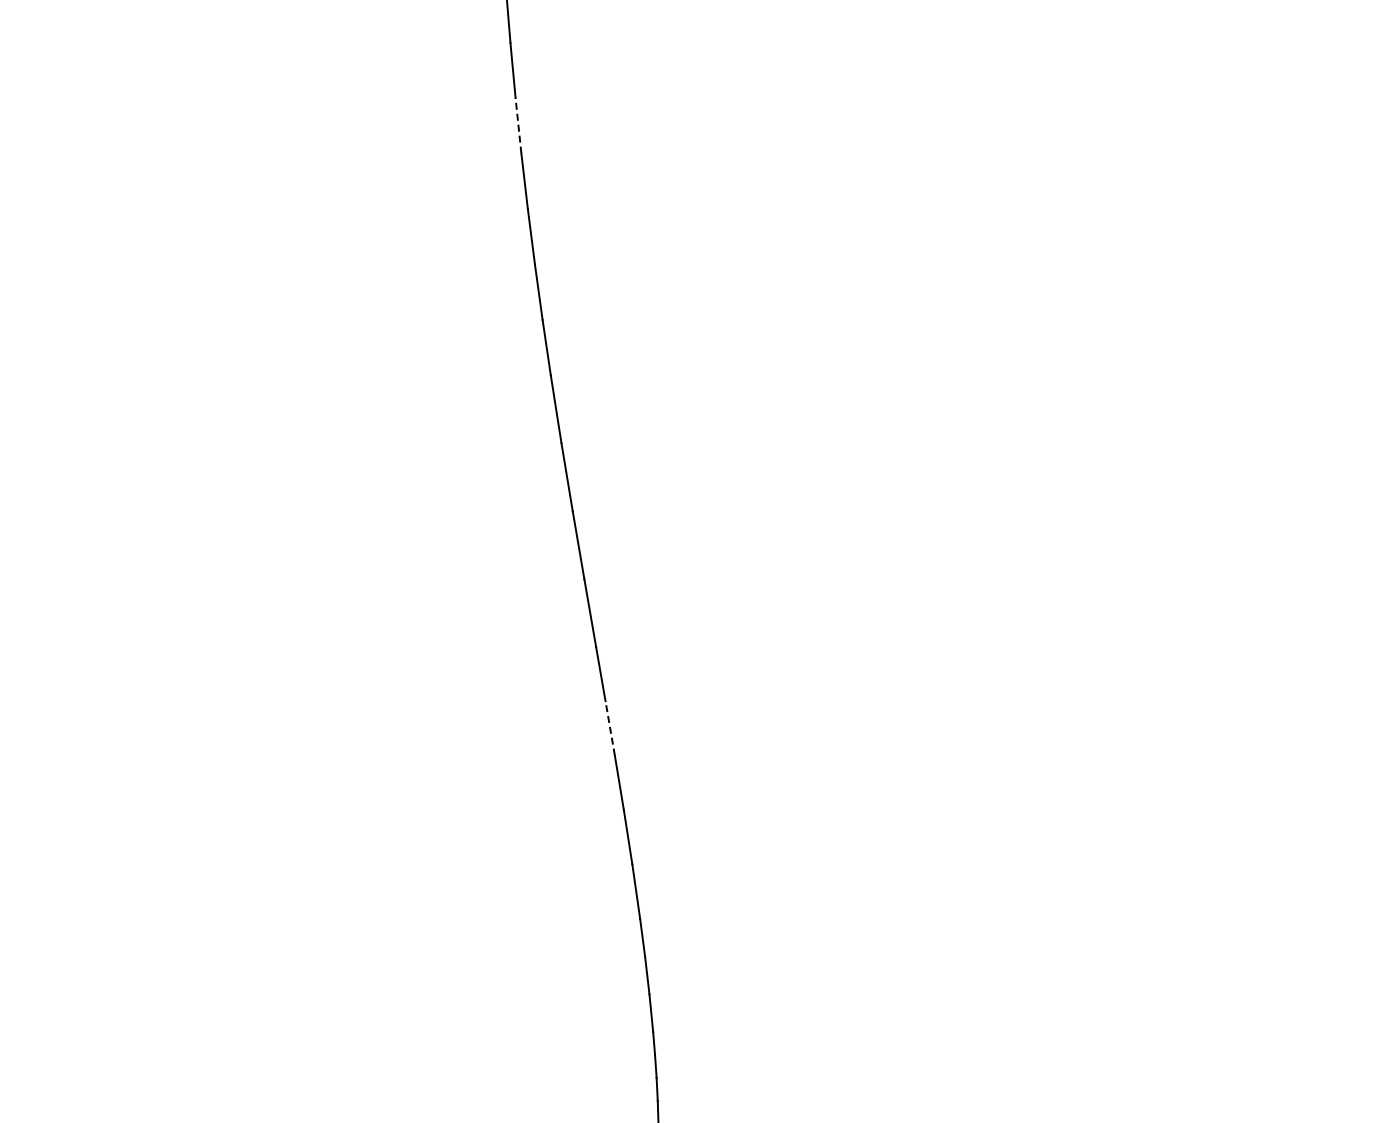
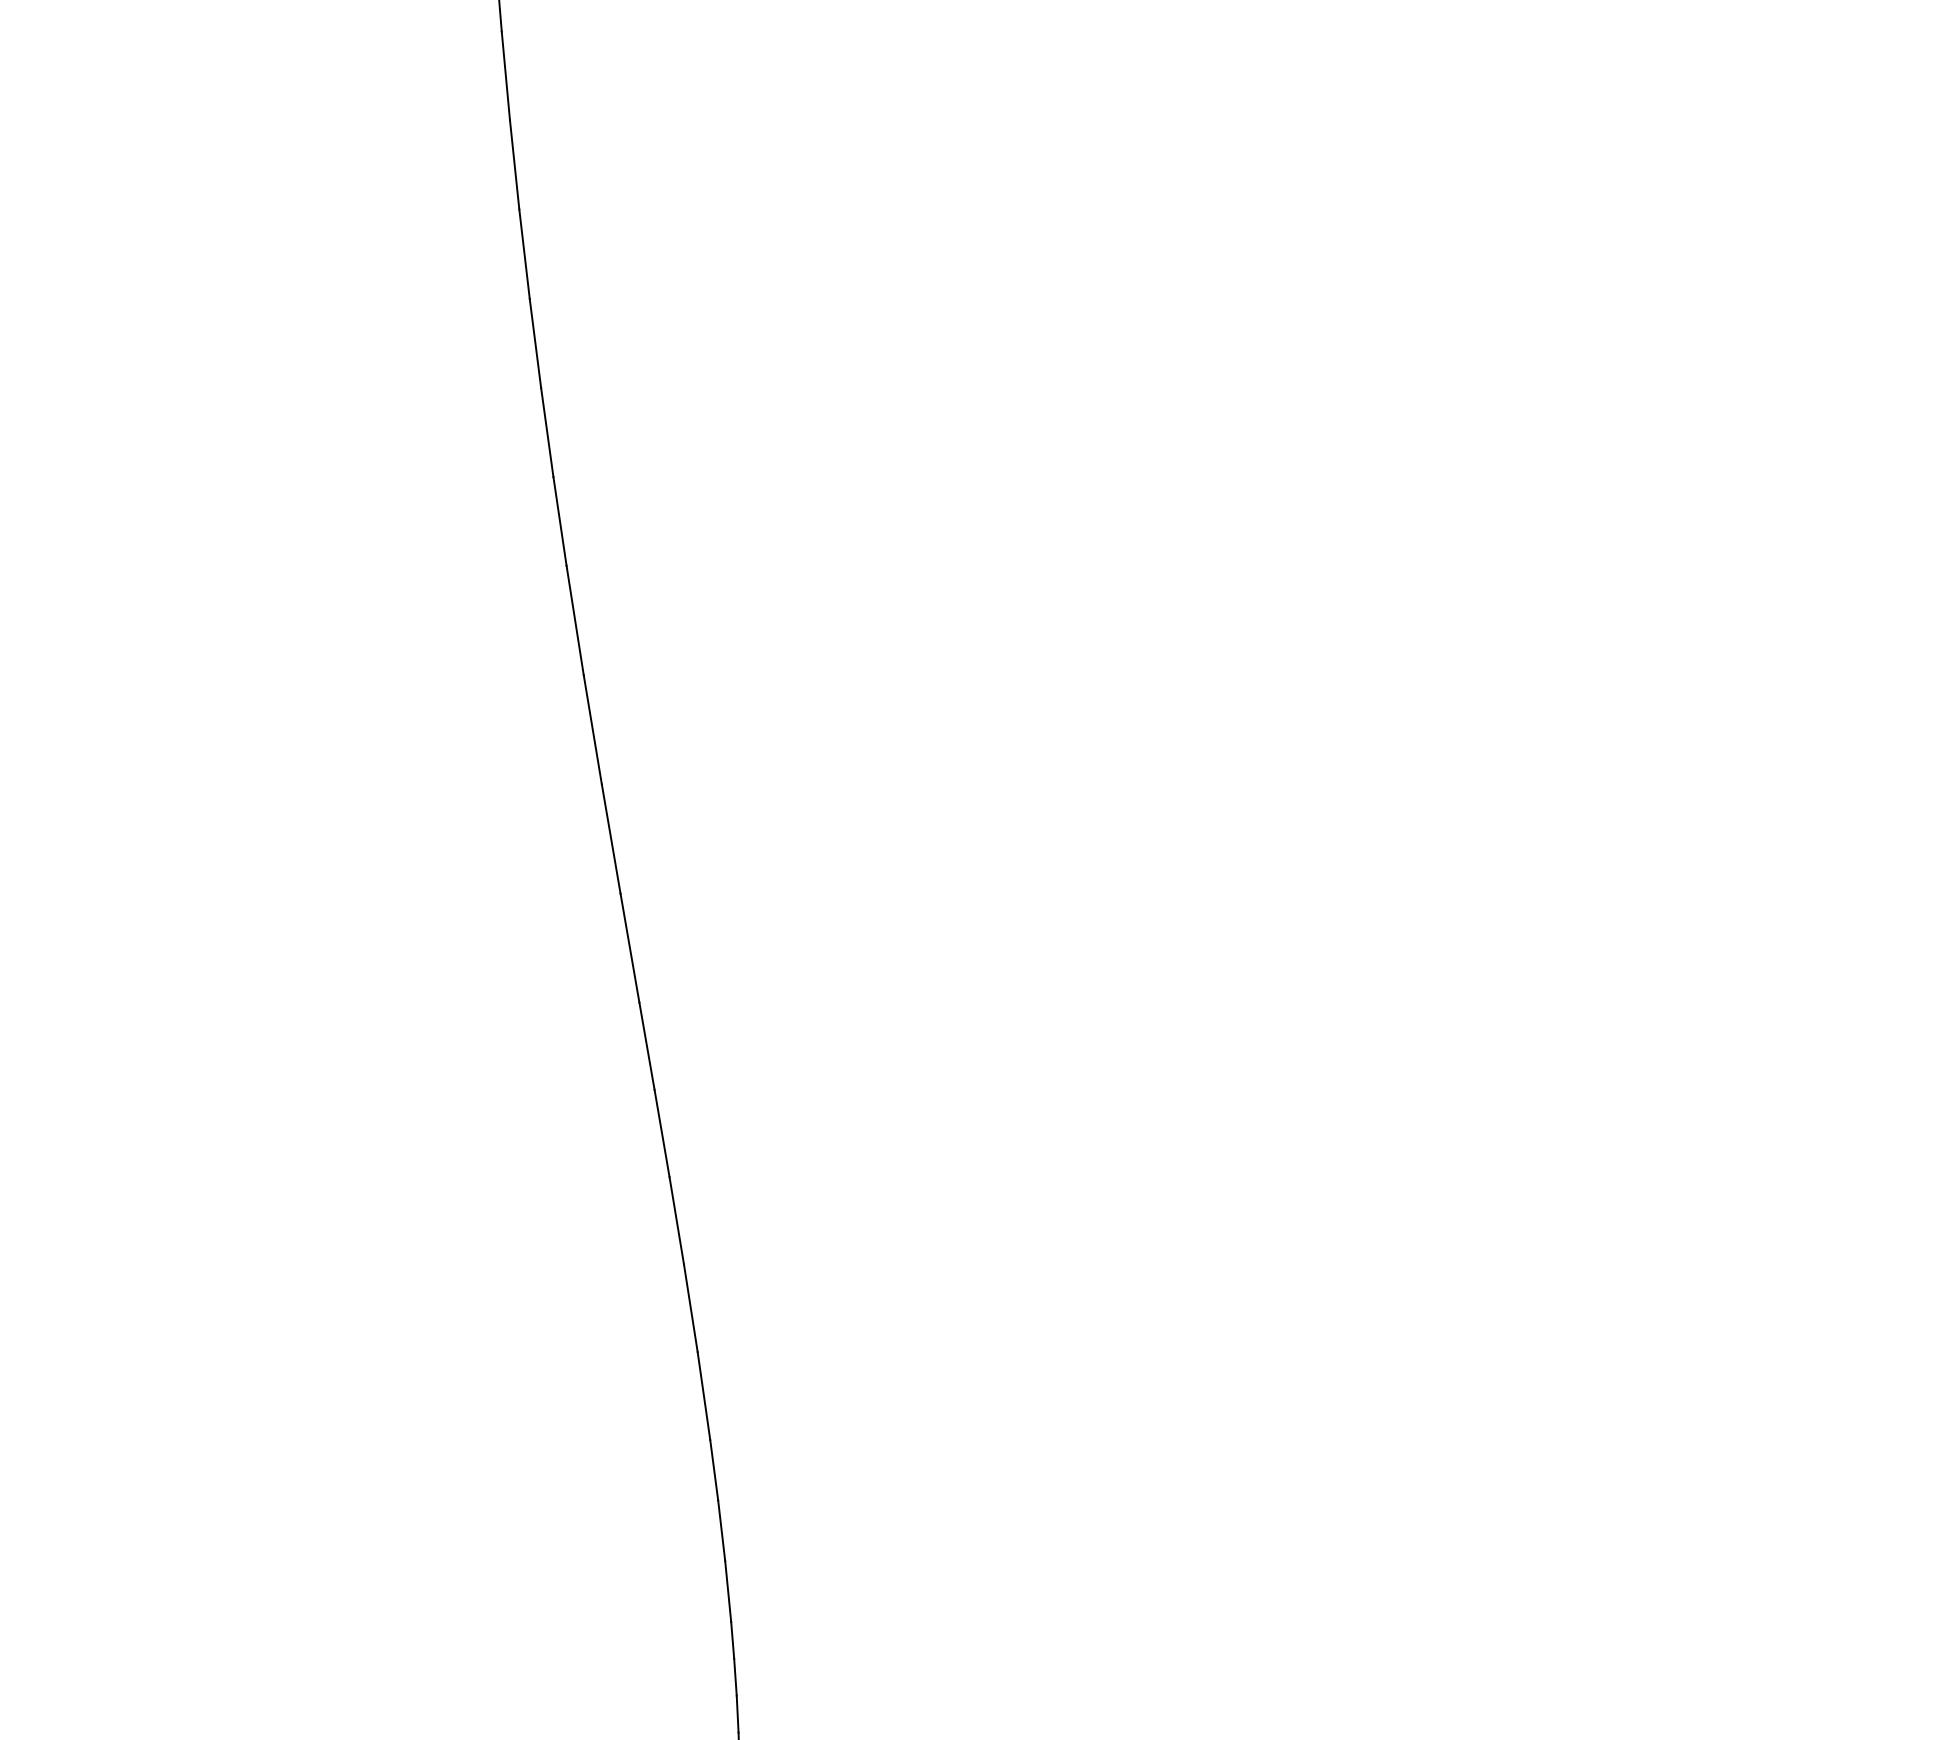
line: (518, 125) -> (514, 164), dashed -> solid
line: (610, 728) -> (662, 1133), dashed -> solid

